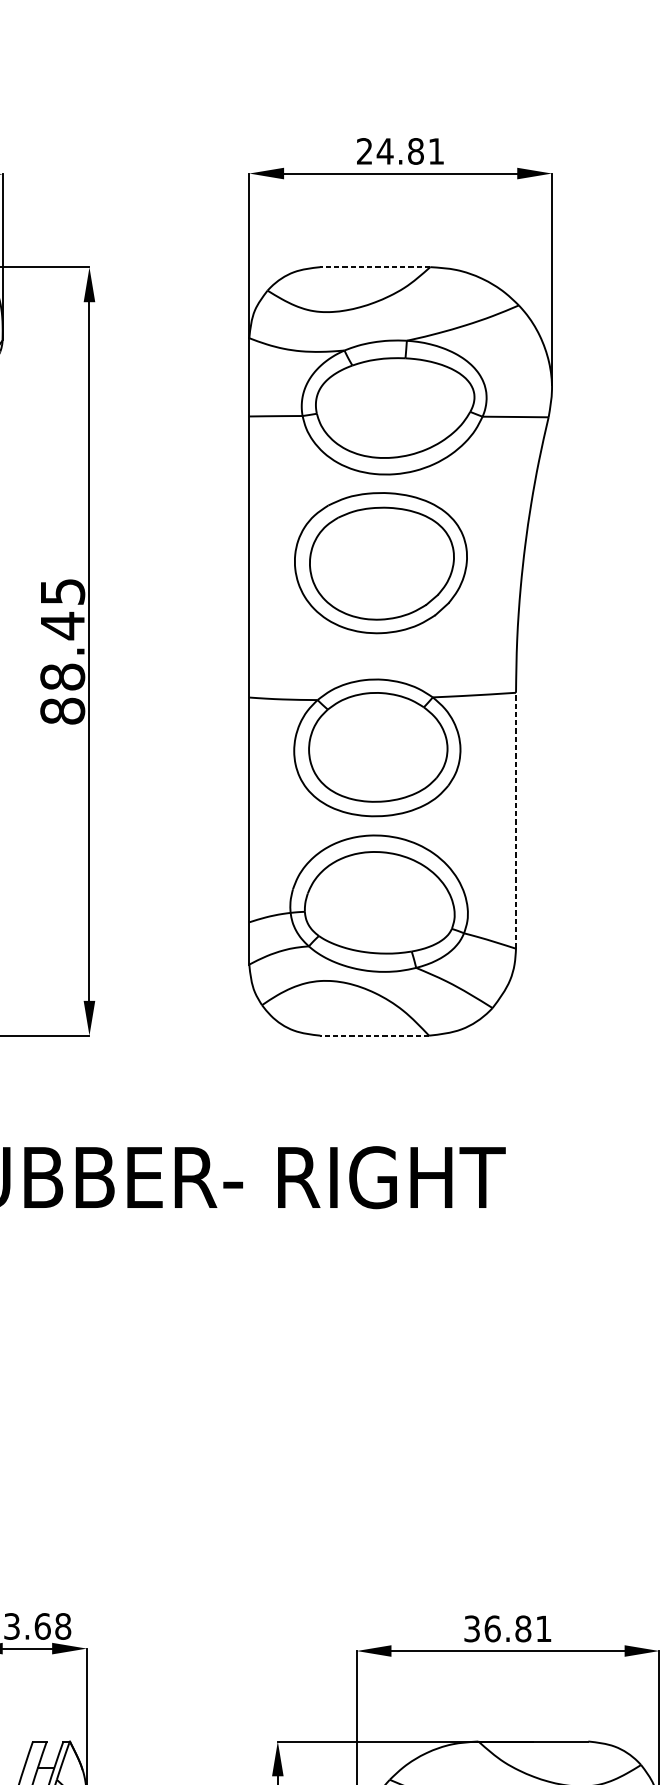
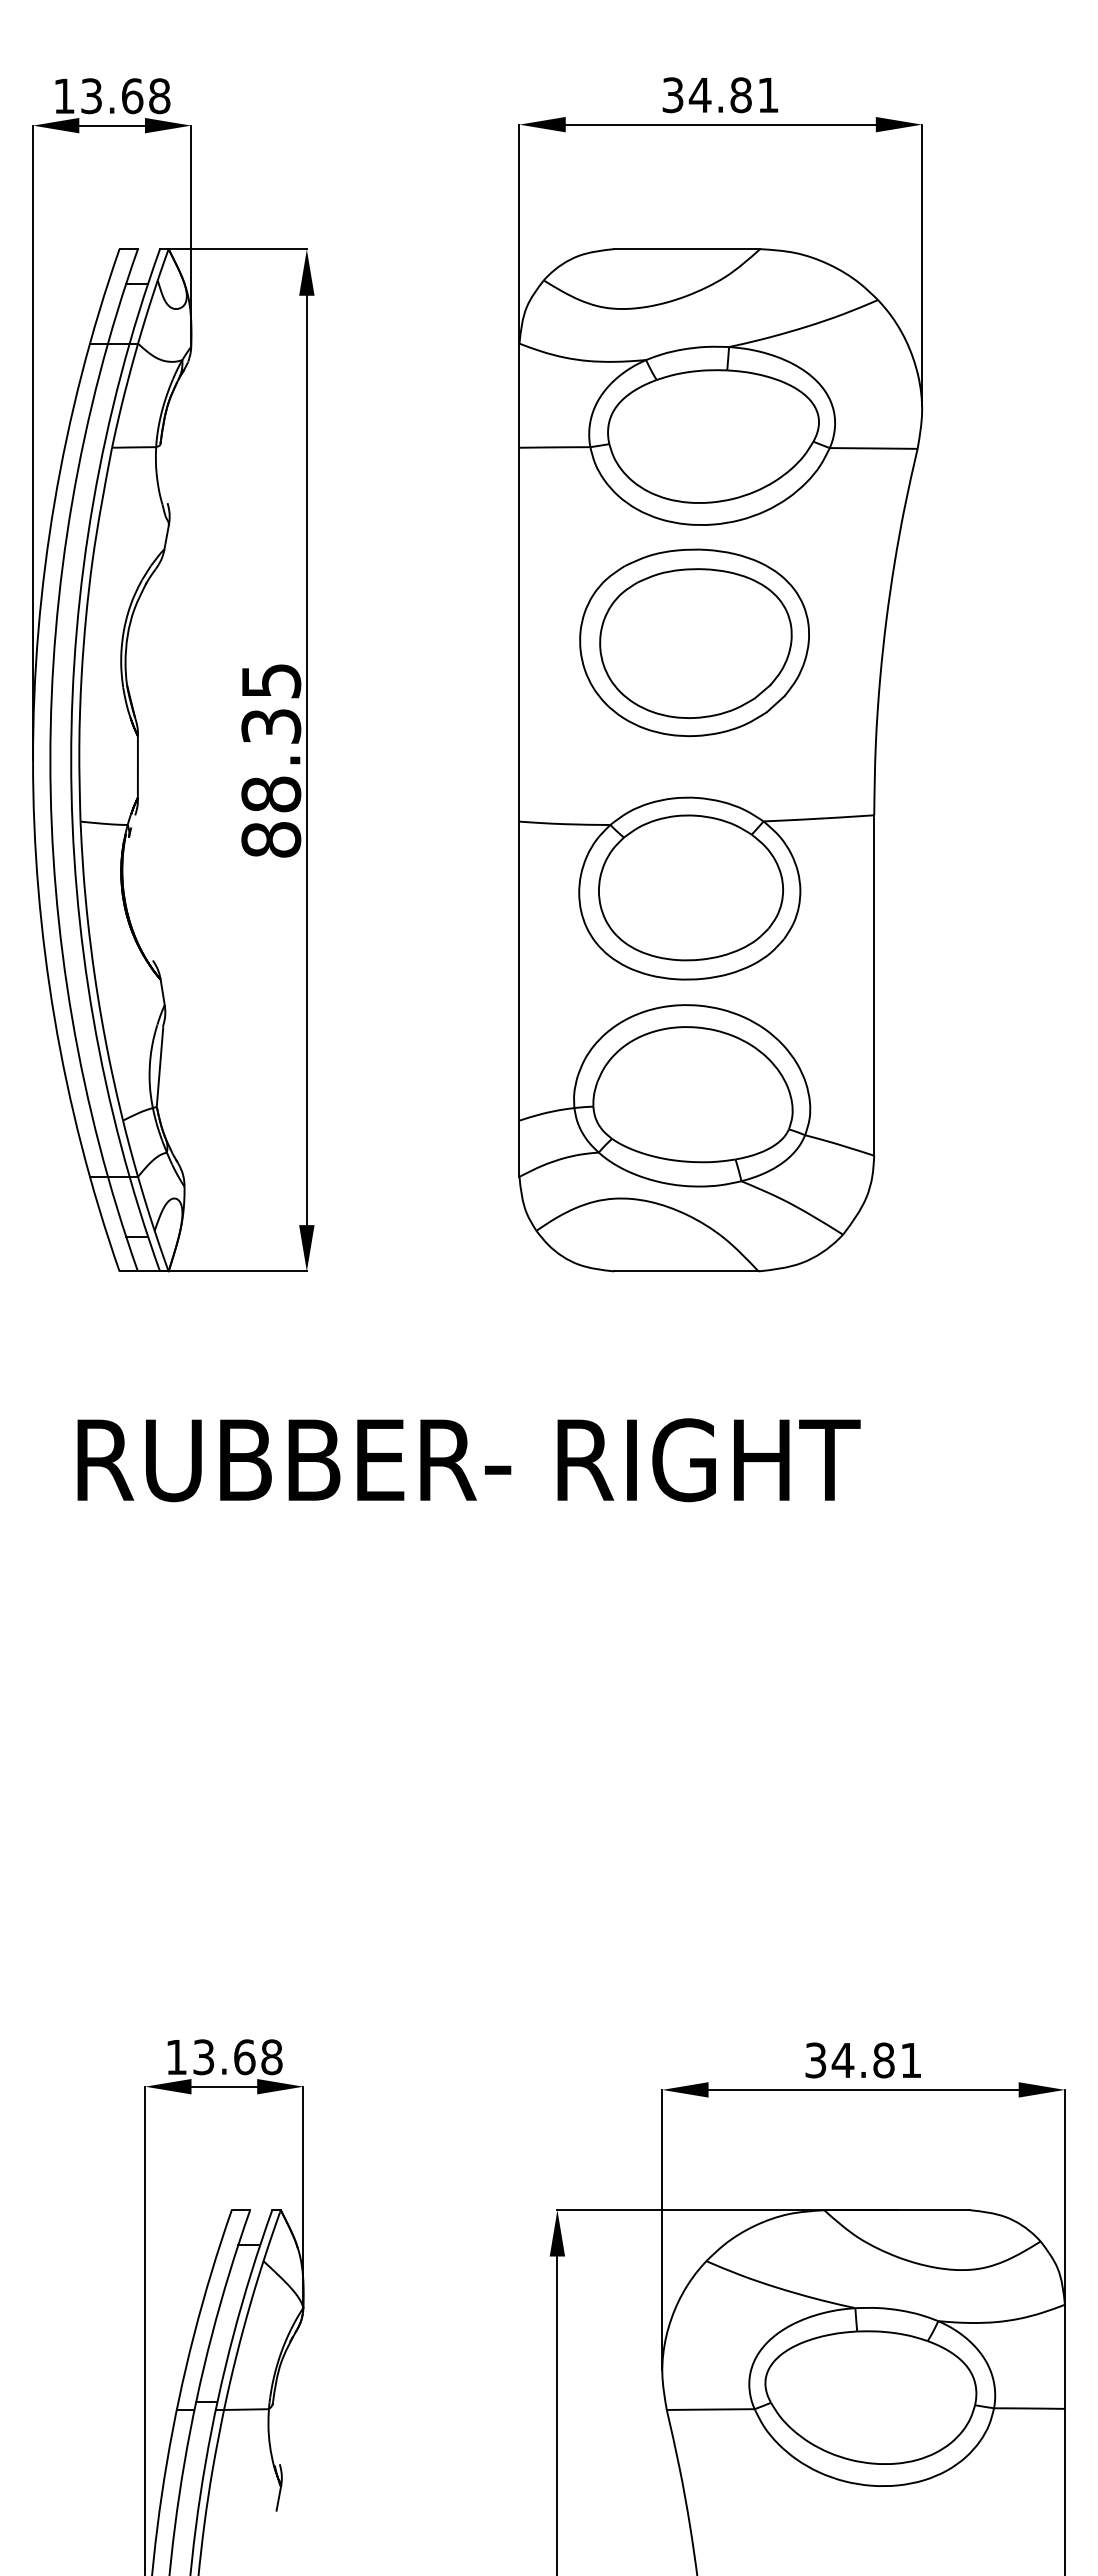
text: (364, 151) -> (672, 95), 24.81 -> 34.81
line: (374, 267) -> (686, 249), dashed -> solid
text: (62, 626) -> (271, 726), 88.45 -> 88.35
line: (516, 820) -> (874, 985), dashed -> solid
line: (374, 1035) -> (685, 1271), dashed -> solid
text: (492, 1628) -> (842, 2060), 36.81 -> 34.81

